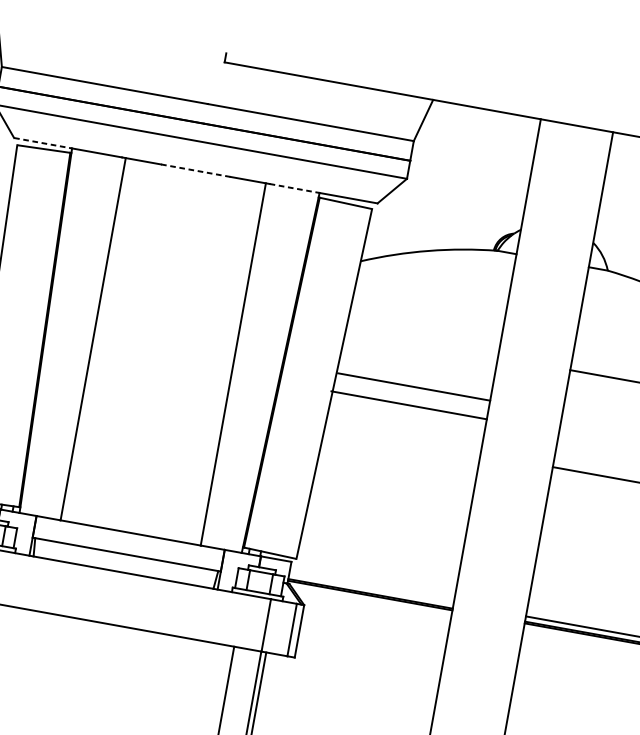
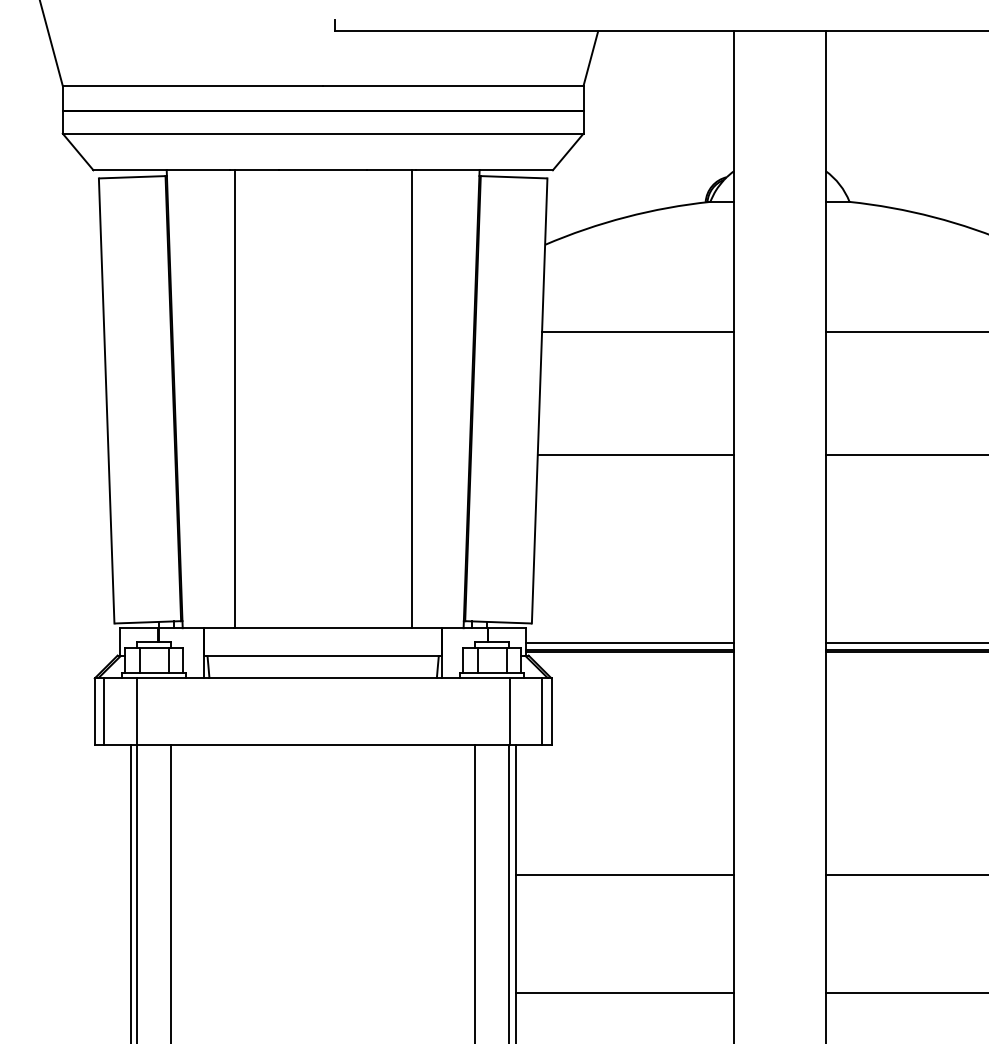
line: (43, 143) -> (130, 170), dashed -> solid
line: (196, 170) -> (323, 170), dashed -> solid
line: (294, 188) -> (448, 170), dashed -> solid
line: (414, 387) -> (638, 332), moved
line: (408, 405) -> (635, 454), moved
line: (371, 588) -> (630, 643), added

